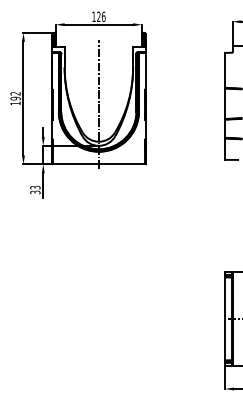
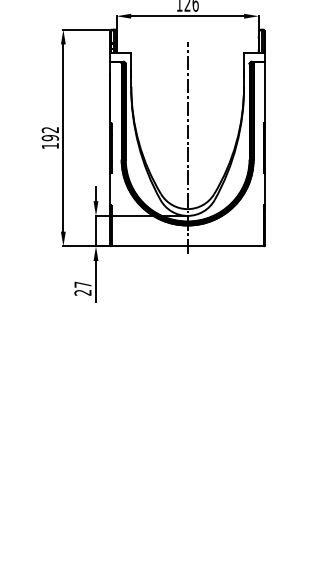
text: (35, 189) -> (83, 287), 33 -> 27

